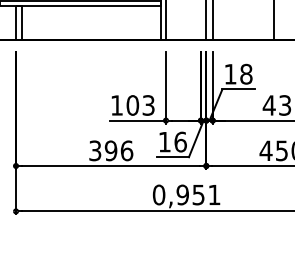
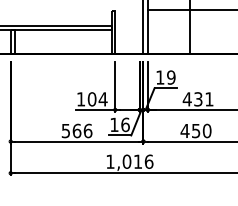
text: (246, 74) -> (171, 77), 18 -> 19
text: (147, 105) -> (102, 99), 103 -> 104
text: (103, 150) -> (71, 130), 396 -> 566
text: (186, 194) -> (129, 161), 0,951 -> 1,016

